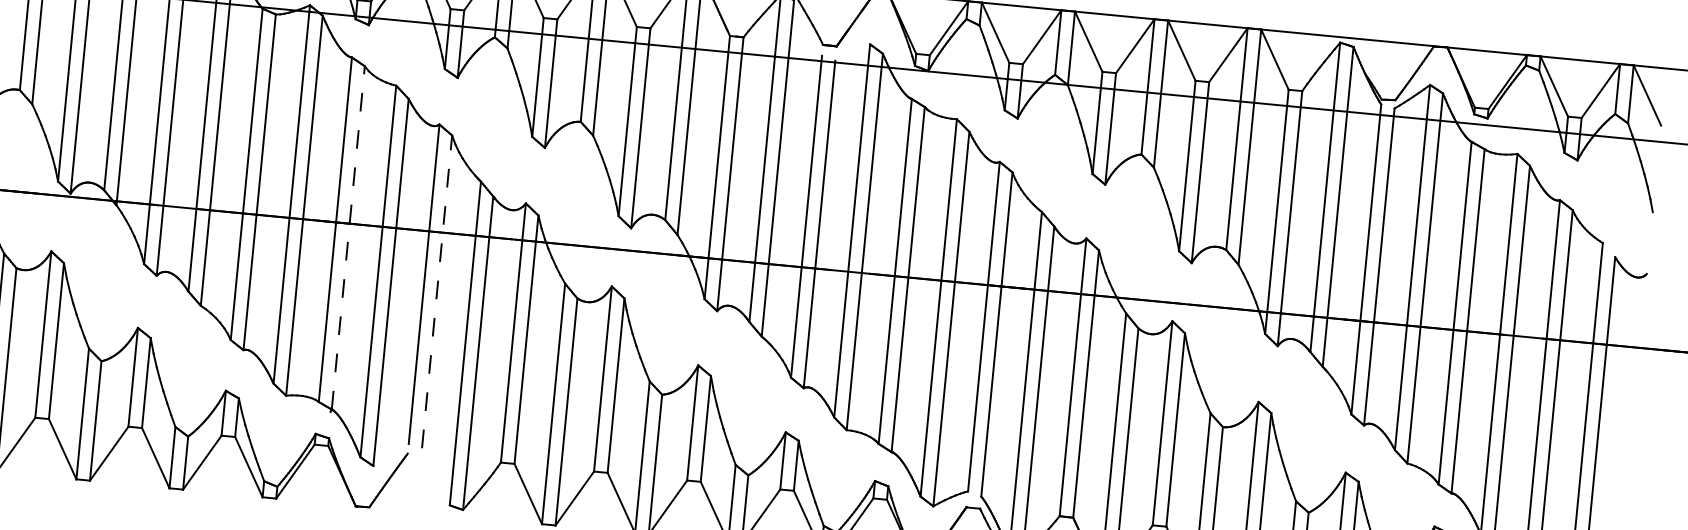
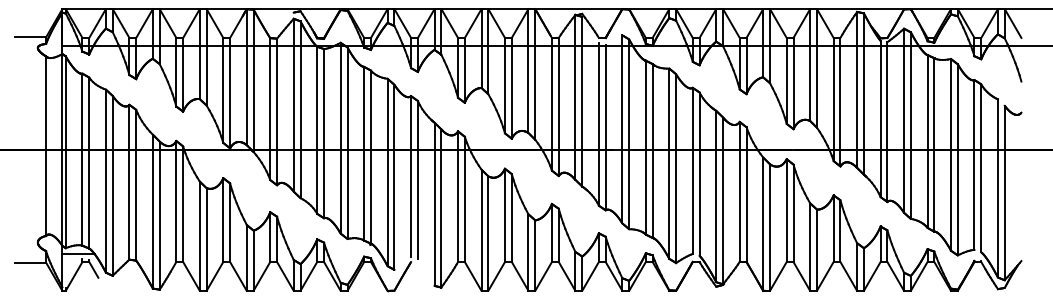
line: (347, 238) -> (370, 157), dashed -> solid
line: (436, 291) -> (417, 179), dashed -> solid

